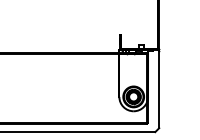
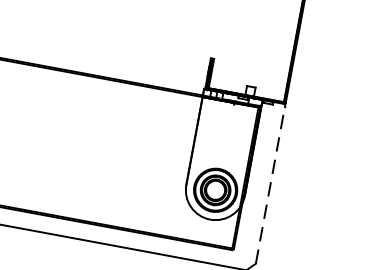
line: (159, 89) -> (271, 184), solid -> dashed

